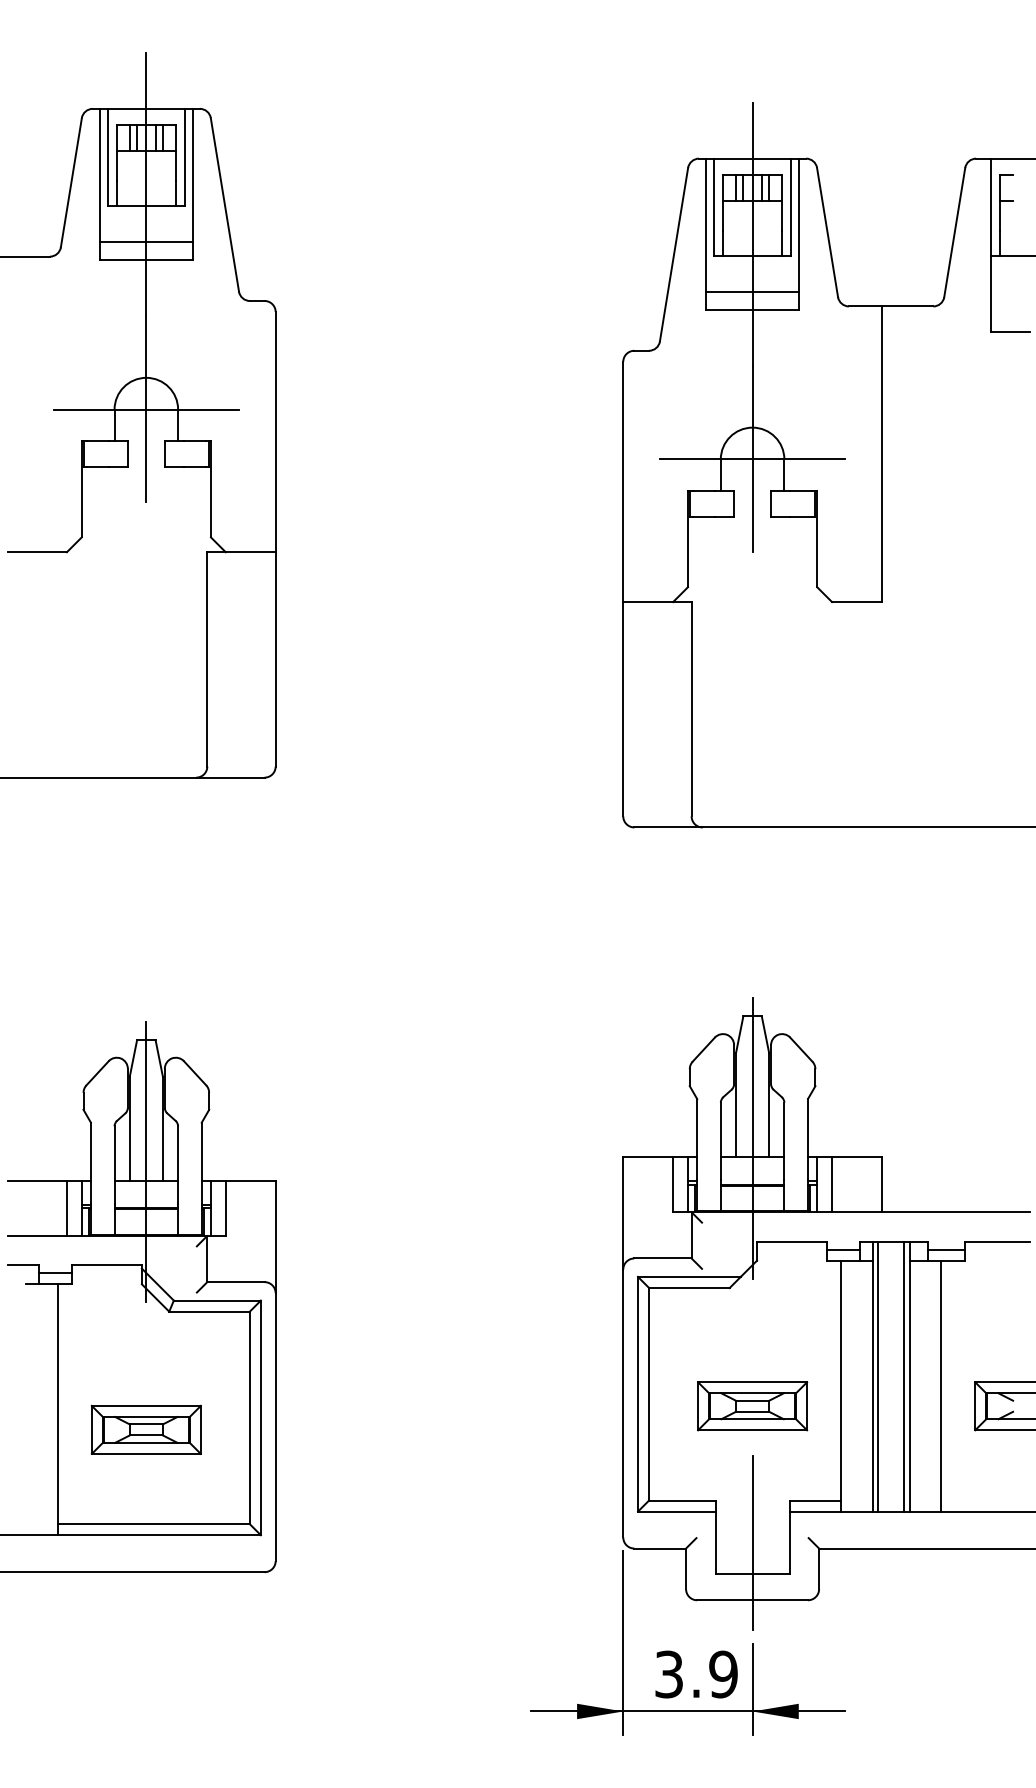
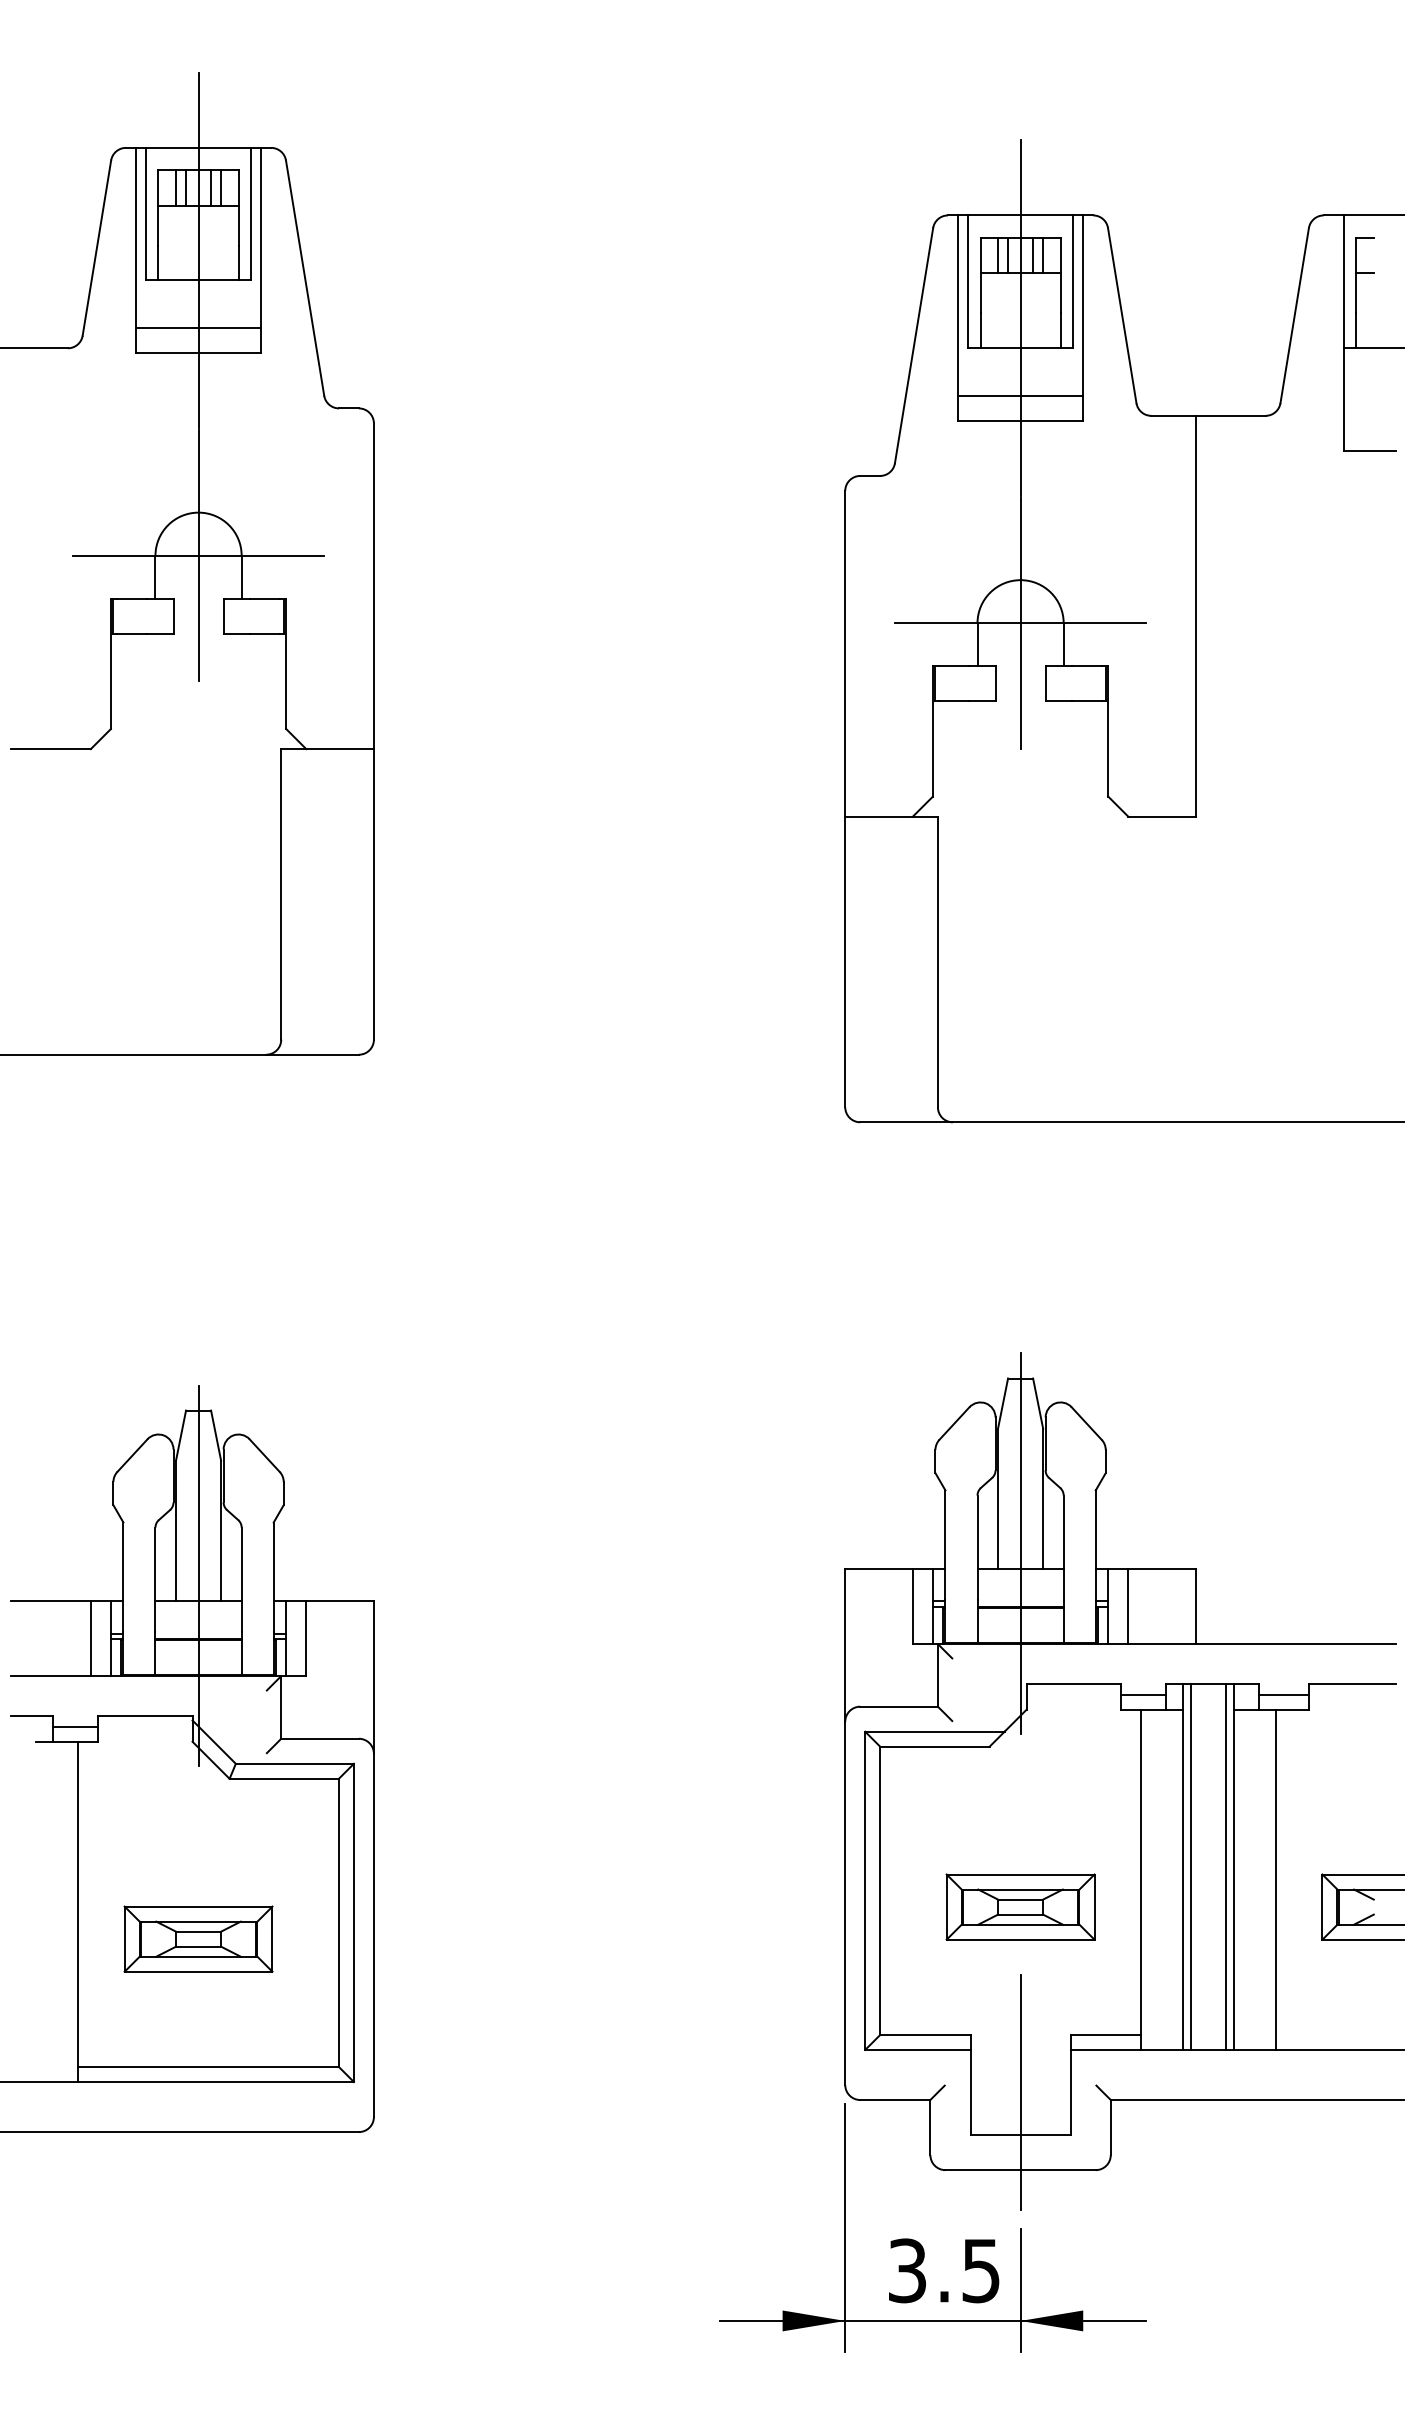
text: (723, 1674) -> (980, 2270), 3.9 -> 3.5

